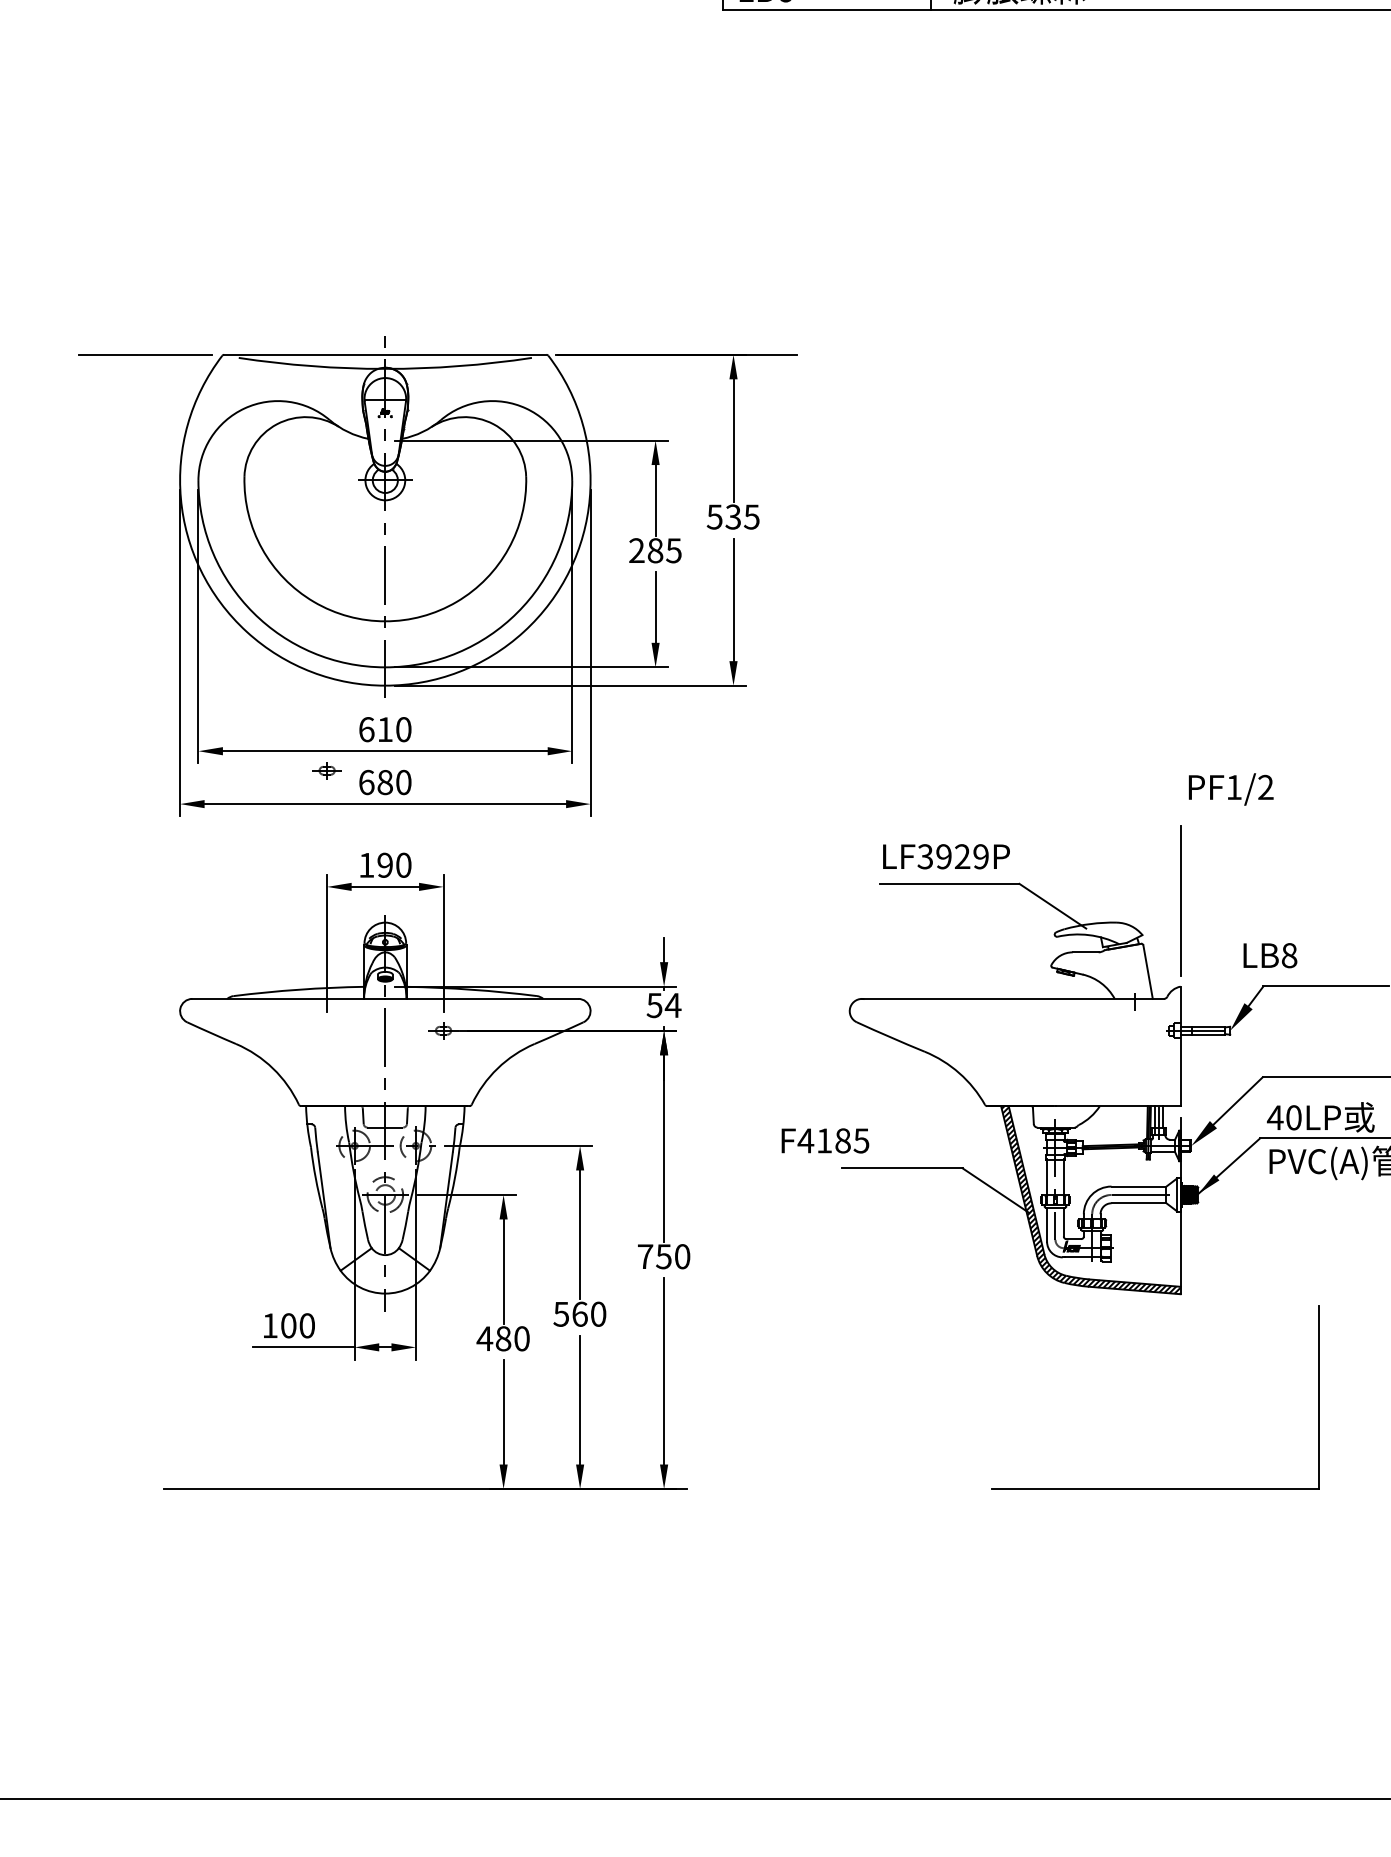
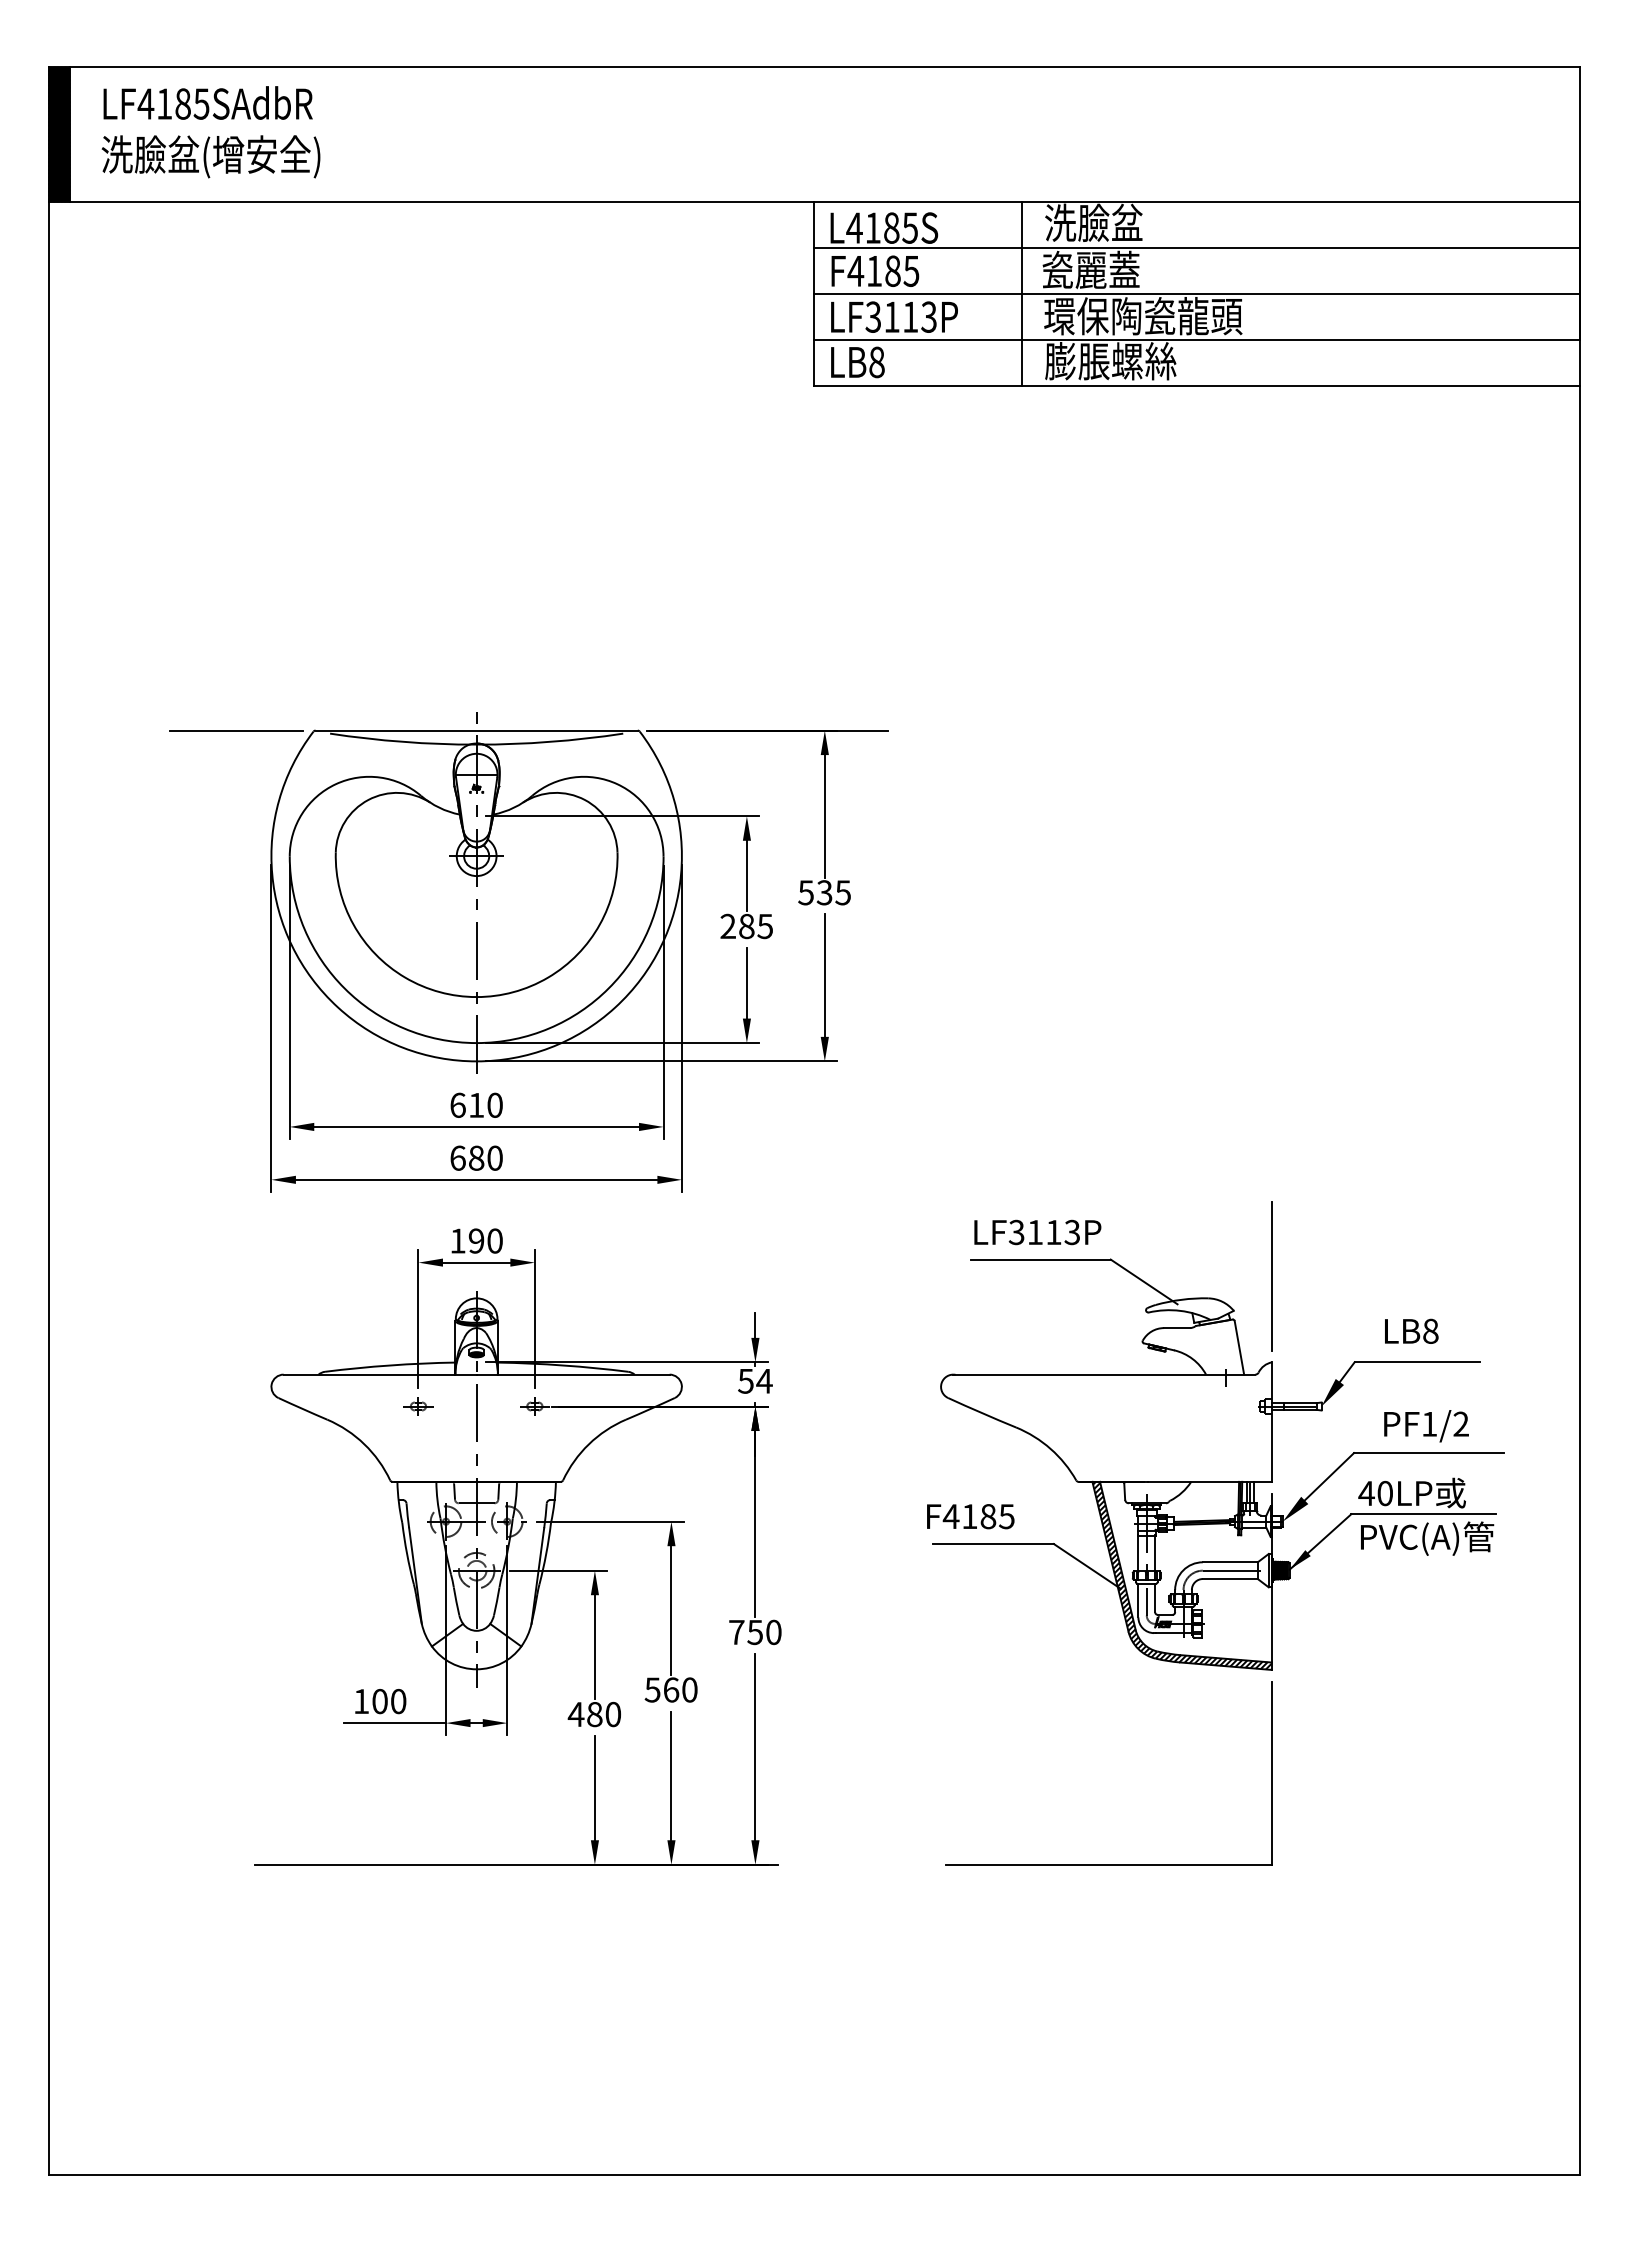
part: (327, 770) -> (418, 1406), moved
text: (1231, 789) -> (1426, 1426), moved
text: (962, 856) -> (1053, 1232), LF3929P -> LF3113P
text: (1270, 954) -> (1411, 1330), moved
text: (825, 1140) -> (970, 1516), moved
part: (1155, 1488) -> (1108, 1864), moved

